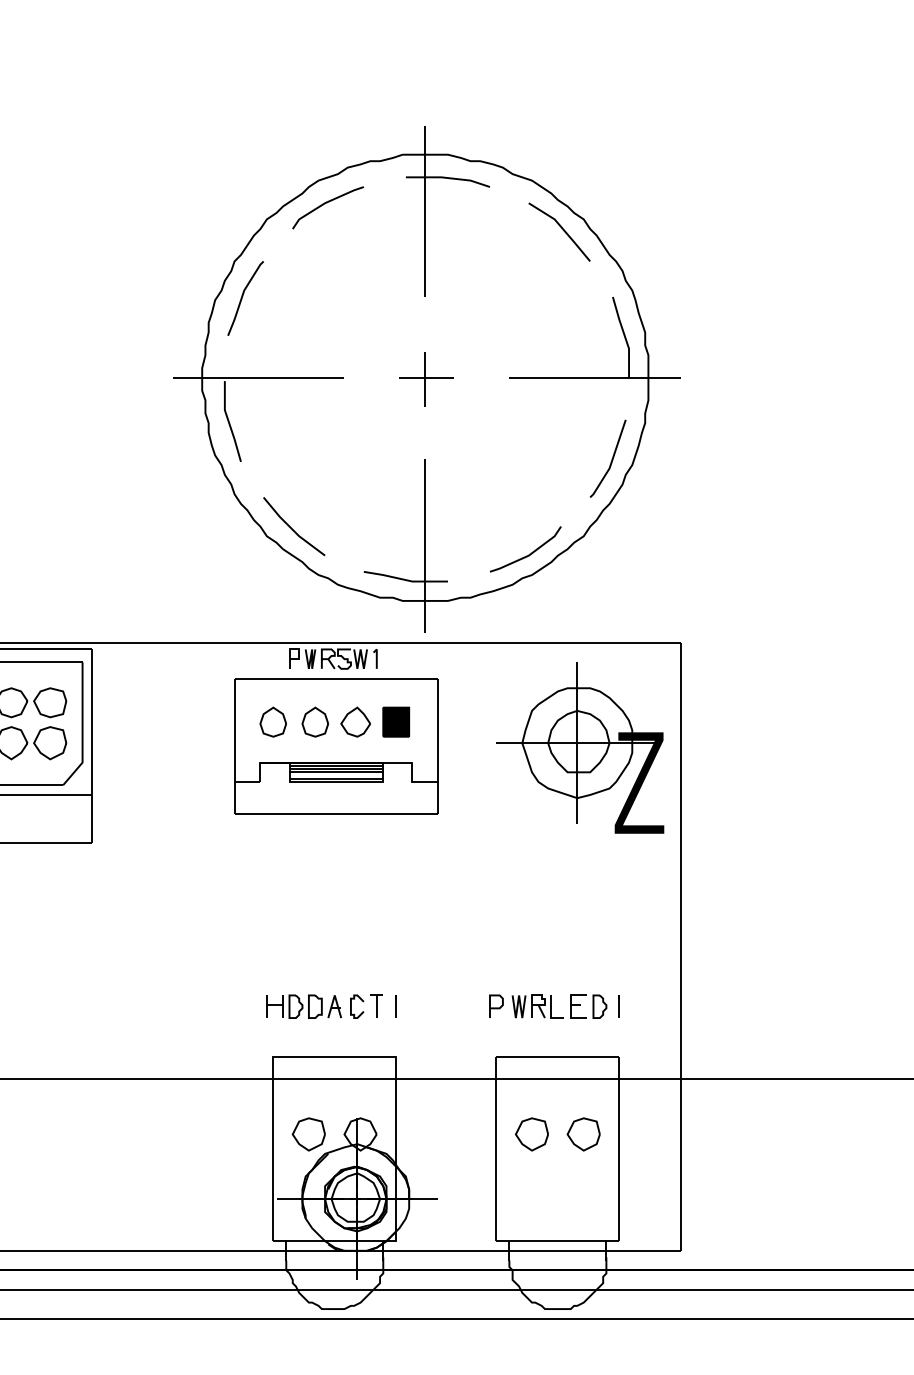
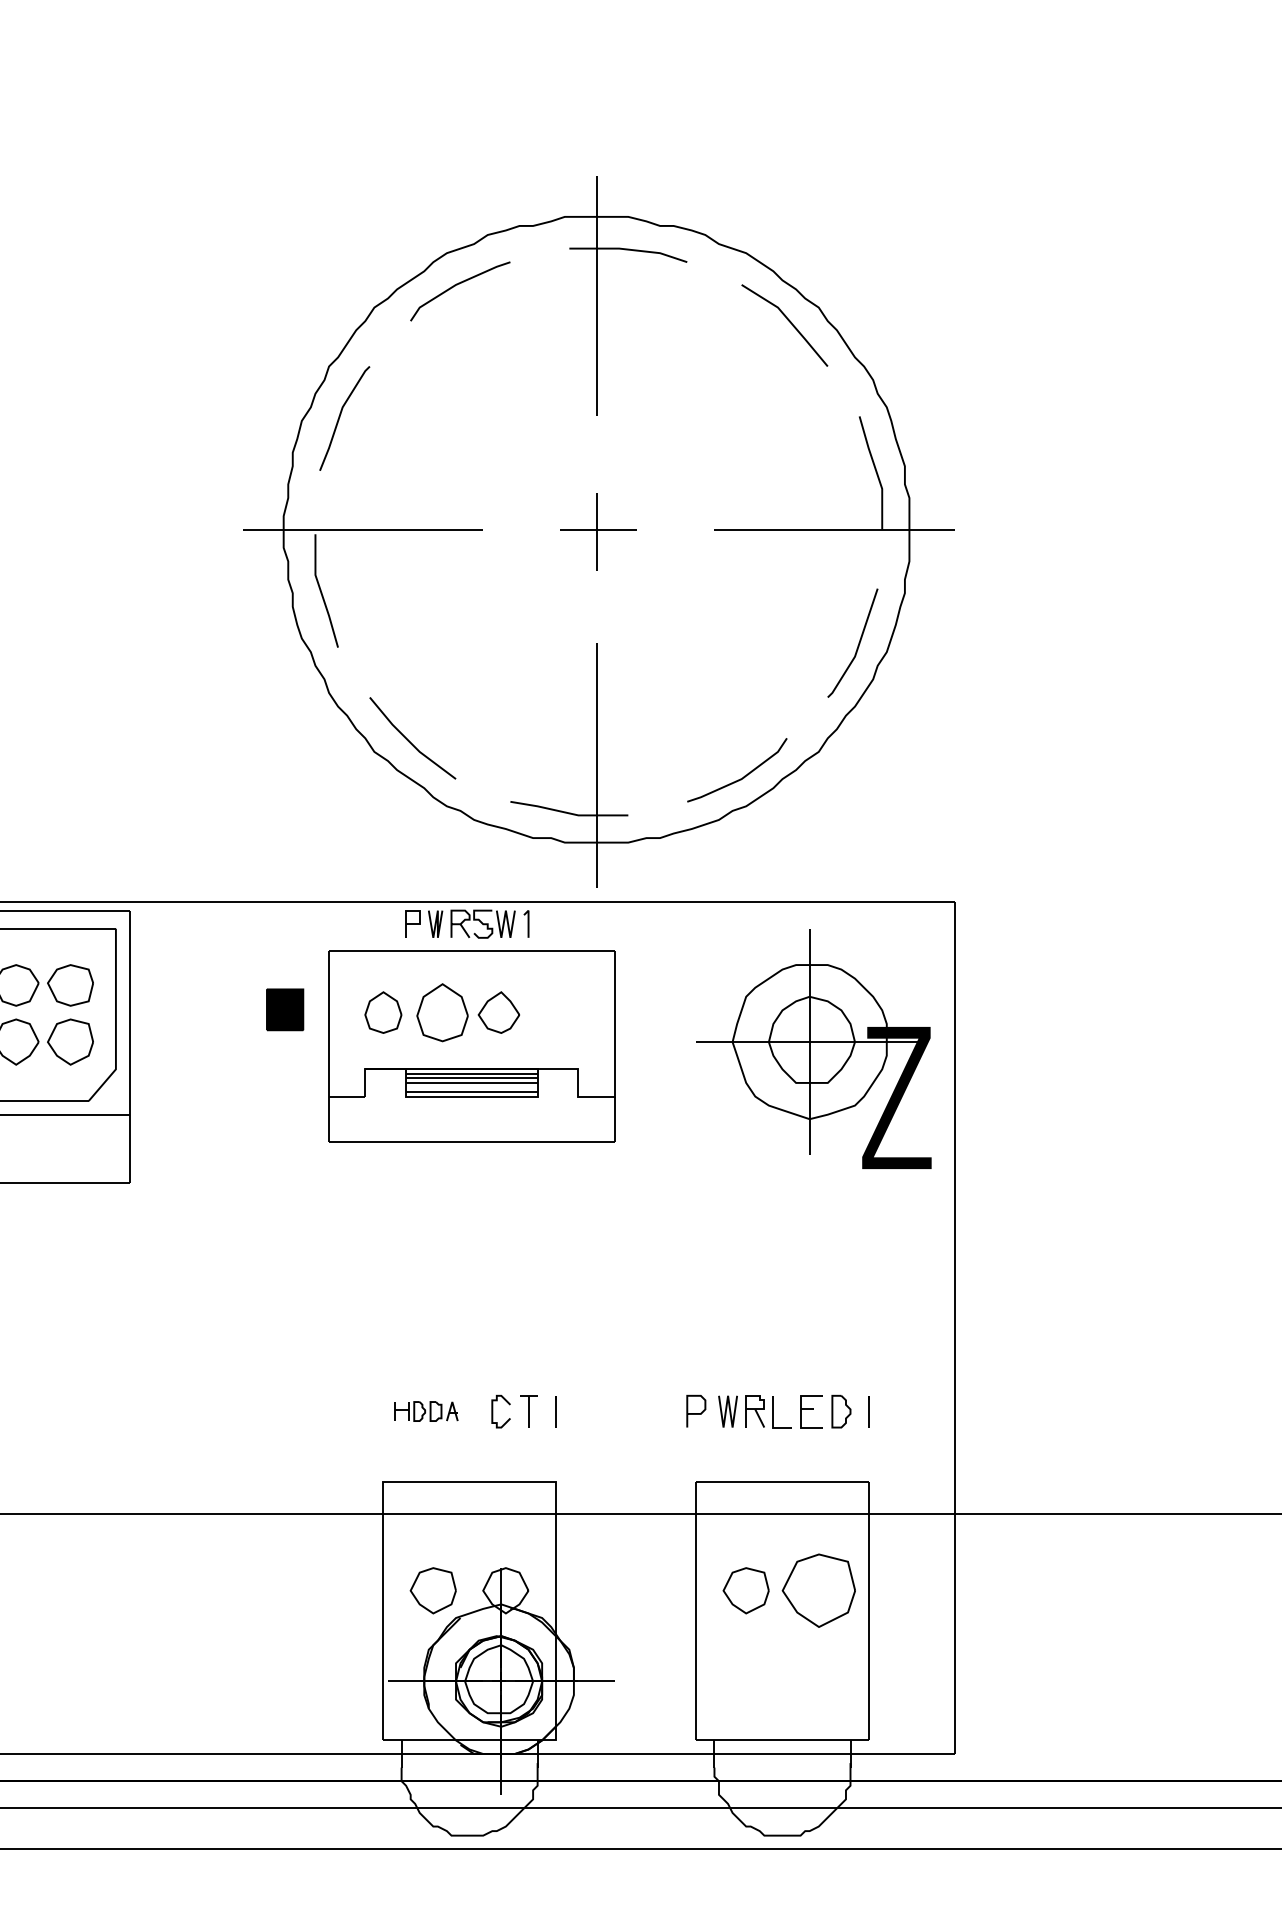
part: (314, 721) -> (441, 1011), size x1.4
part: (396, 721) -> (285, 1008), moved
part: (303, 1006) -> (425, 1411), size x0.6
part: (583, 1134) -> (818, 1590), size x1.6

